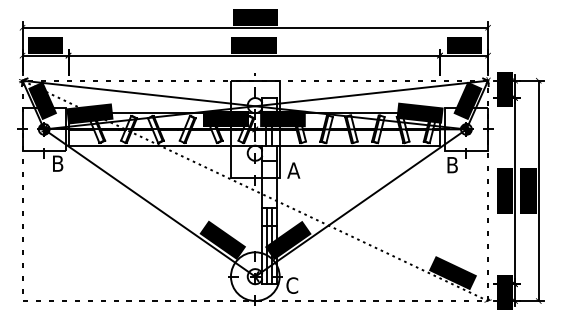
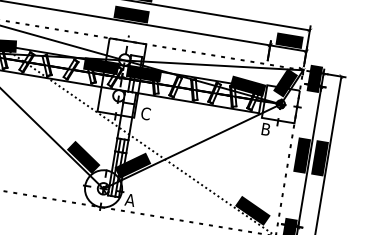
text: (293, 170) -> (145, 113), A -> C
text: (291, 285) -> (129, 199), C -> A

